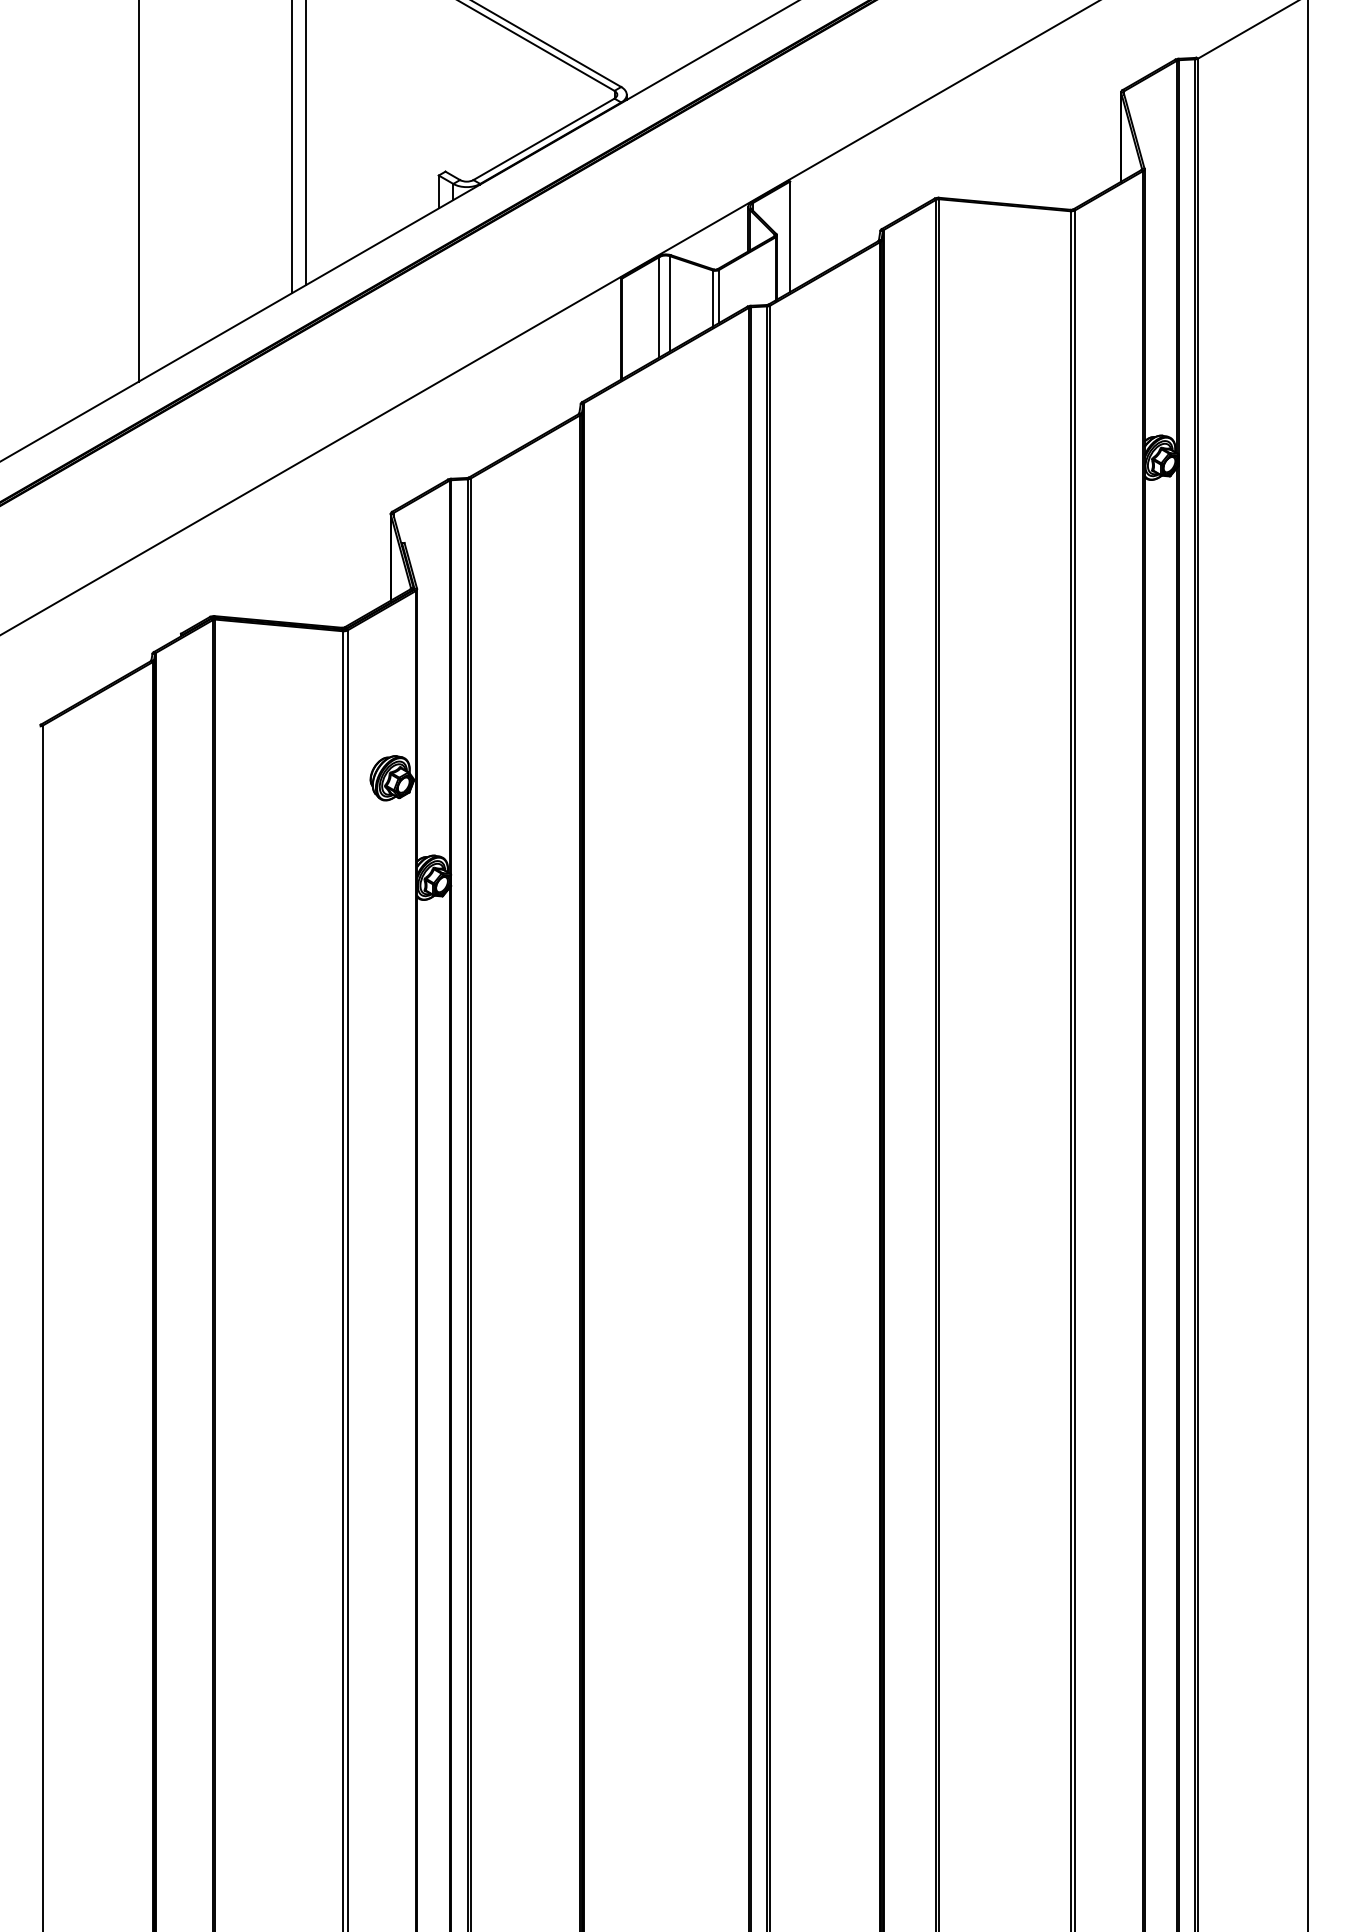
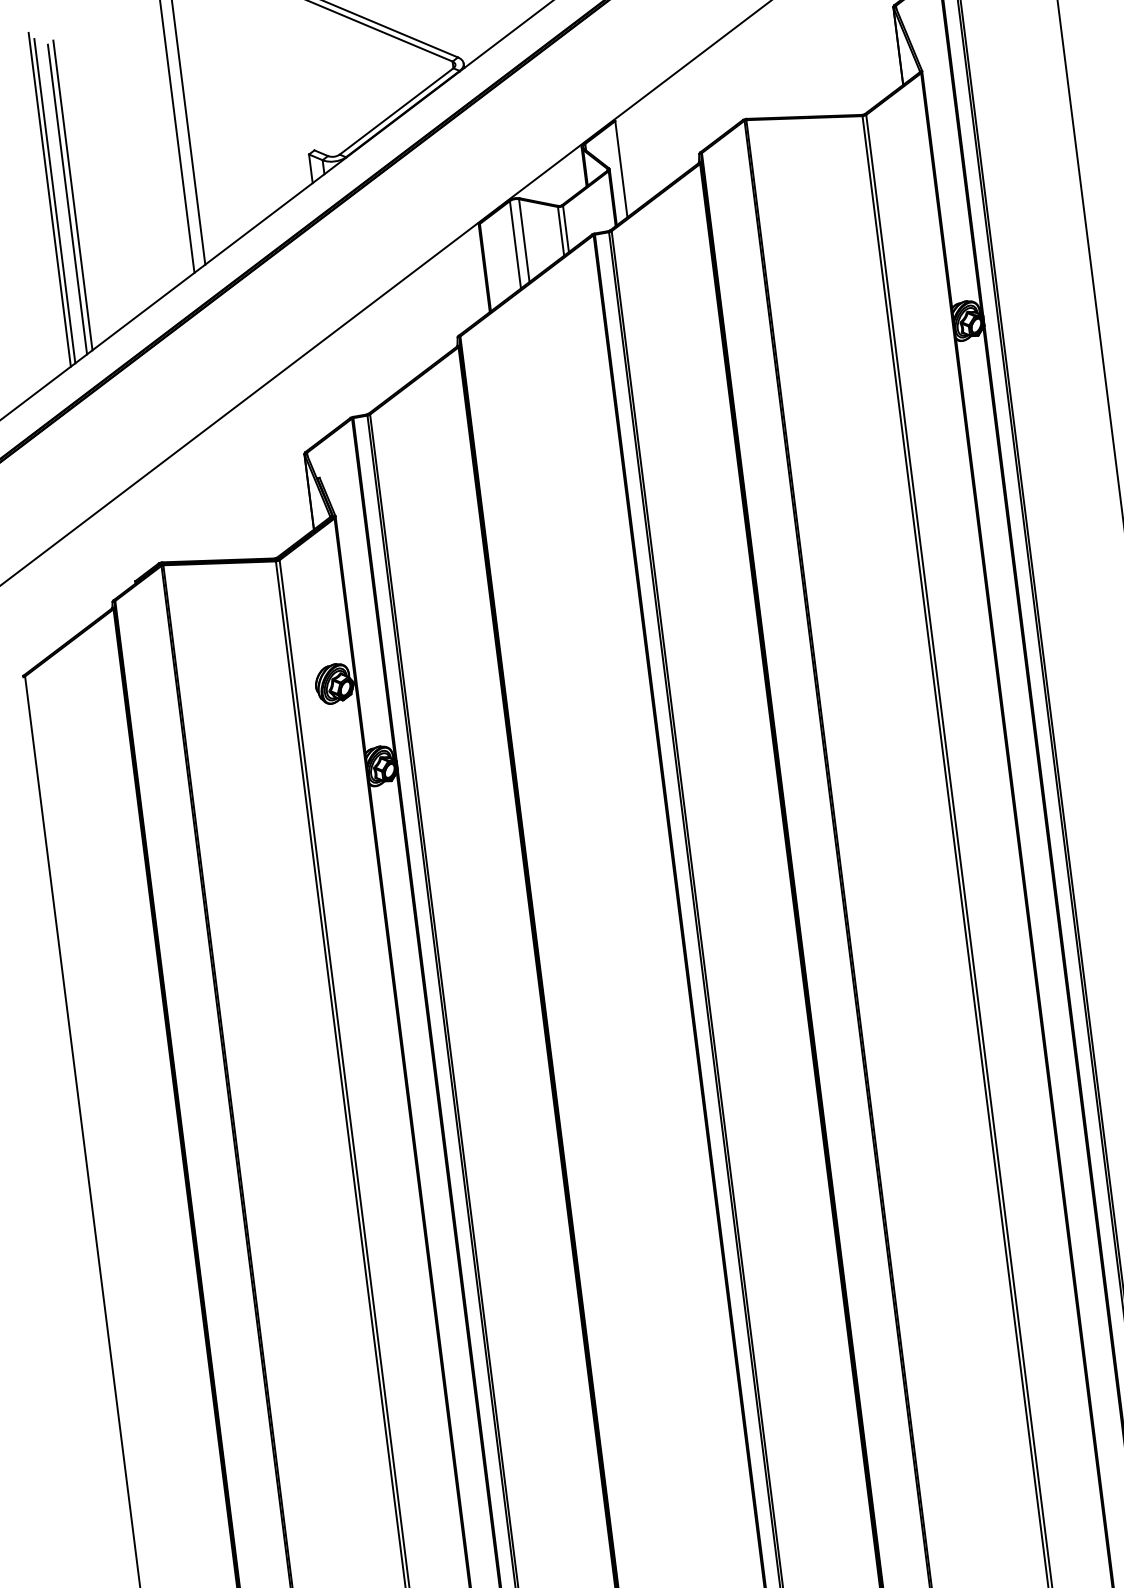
line: (165, 188) -> (72, 195), added
line: (144, 191) -> (54, 200), added
line: (159, 192) -> (67, 199), added

